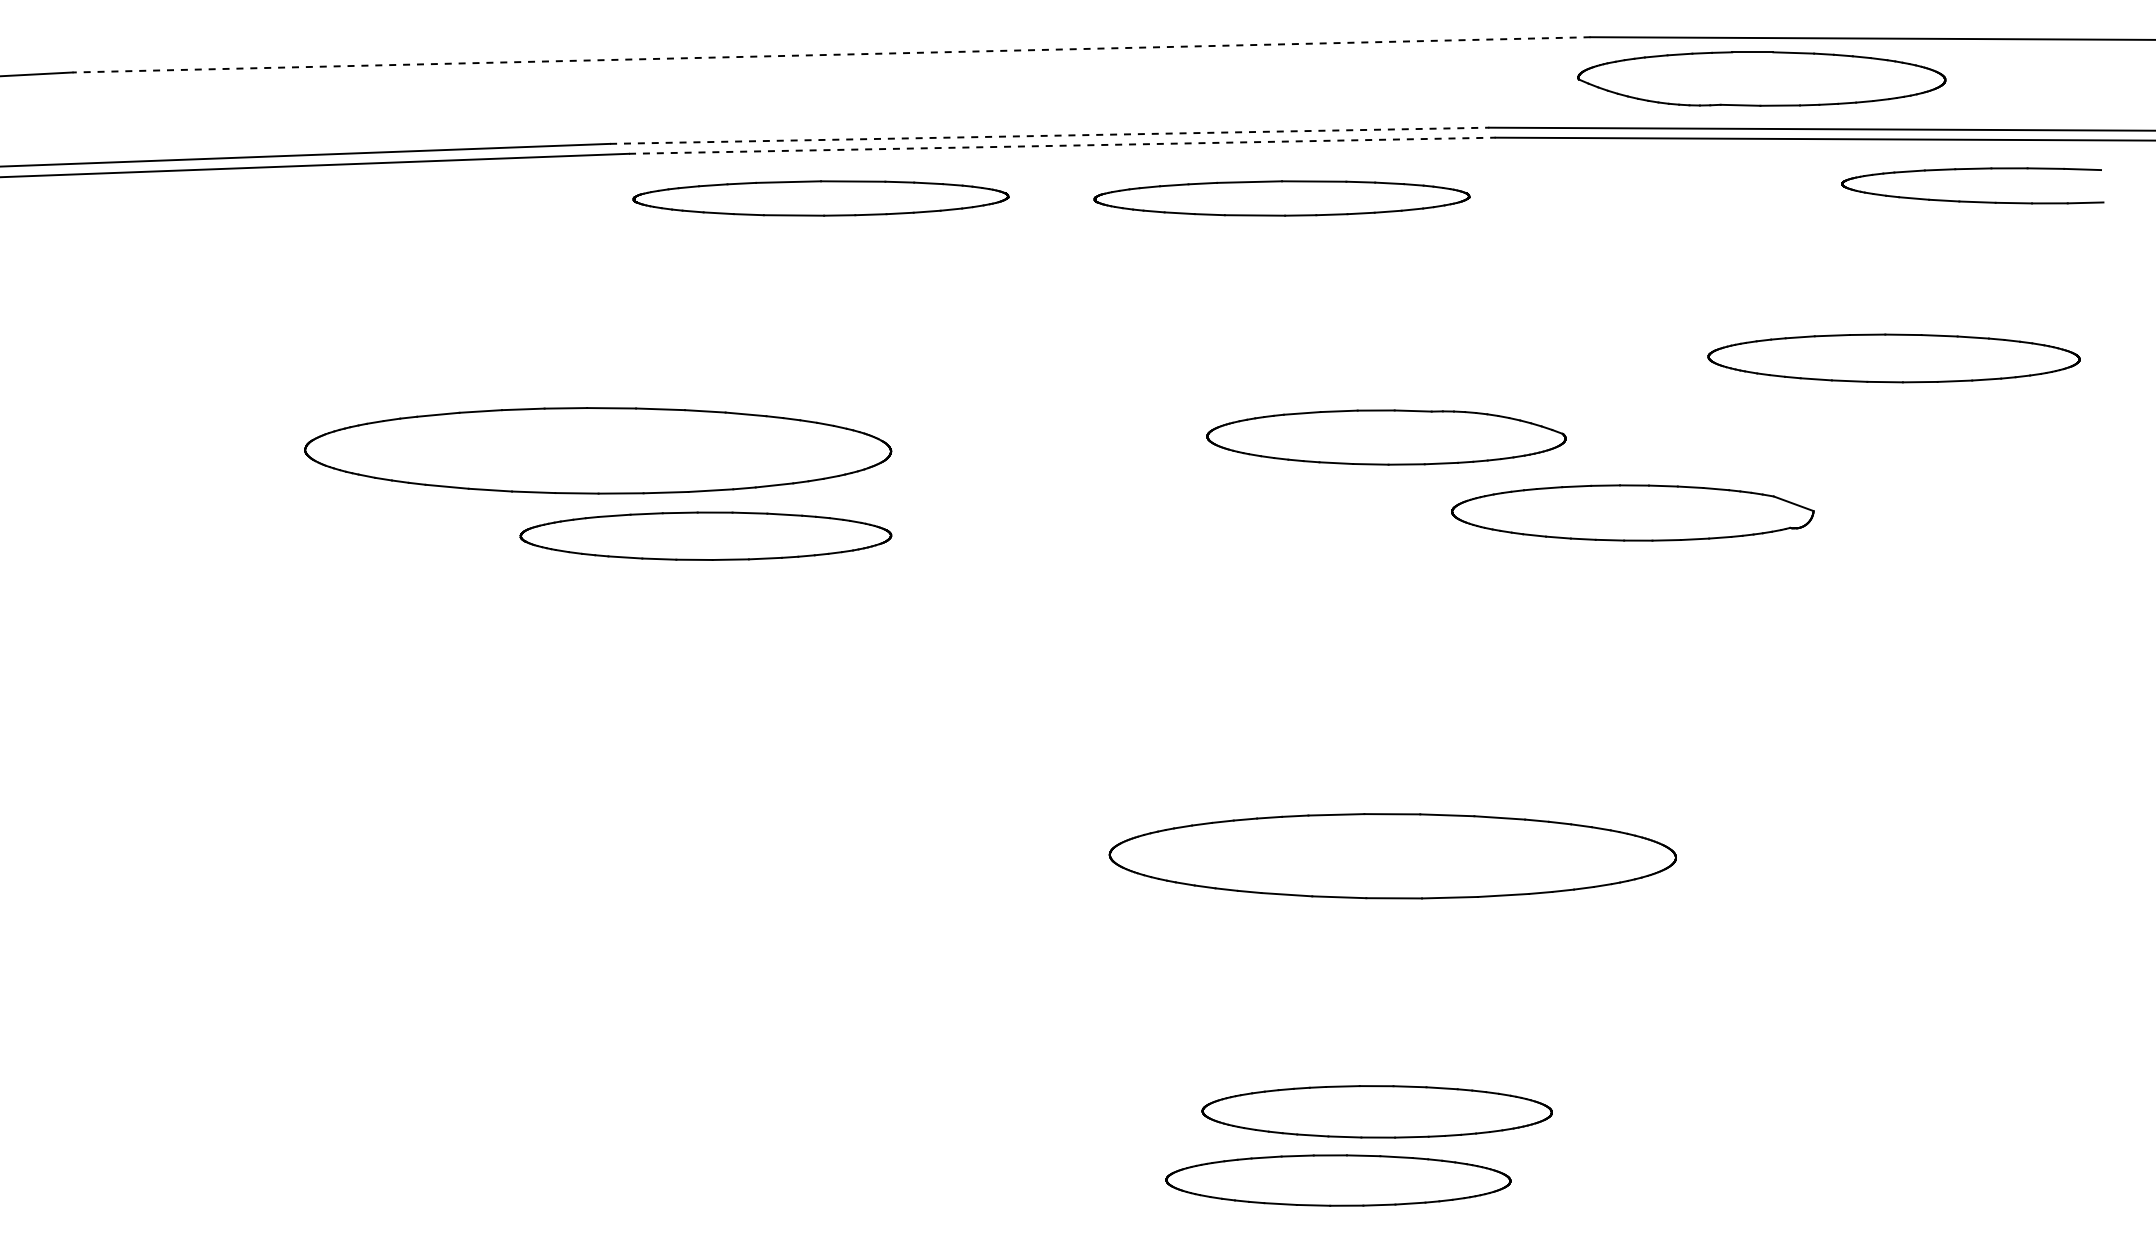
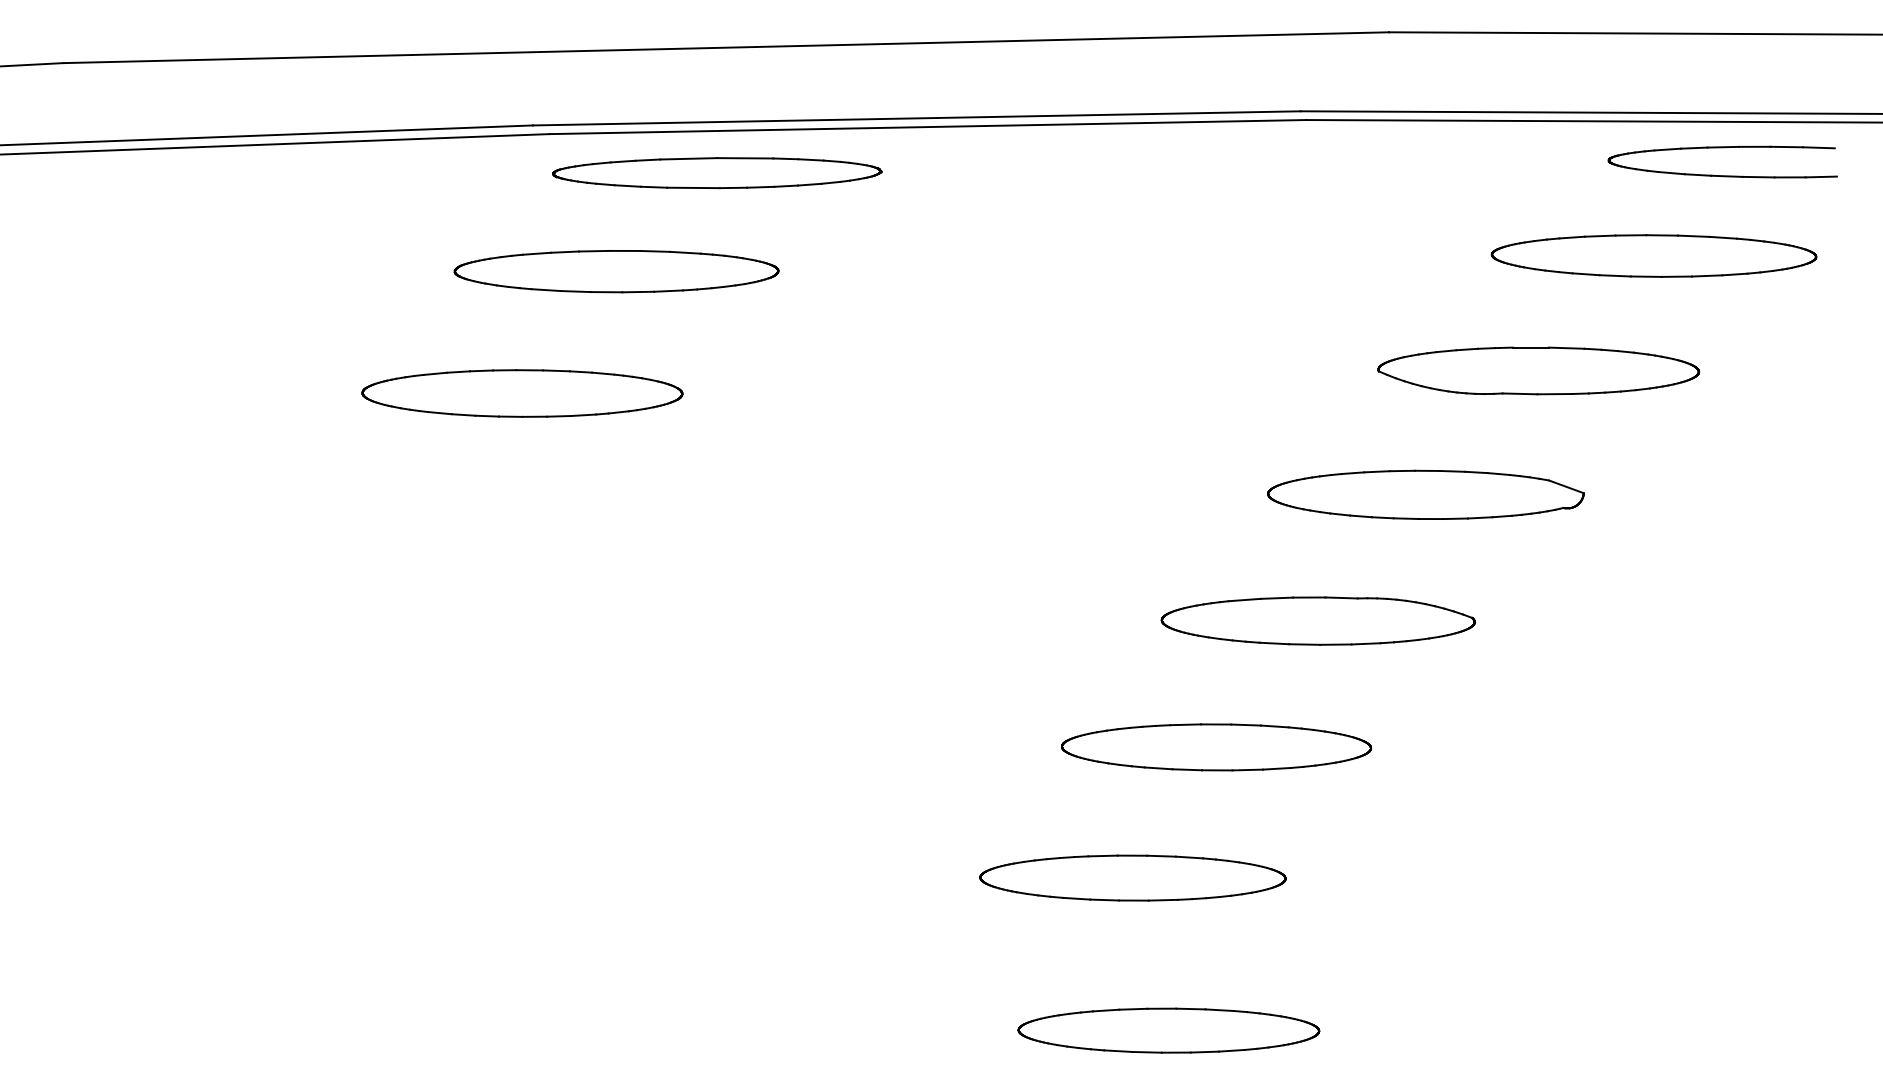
line: (831, 54) -> (726, 47), dashed -> solid
part: (1761, 78) -> (1538, 370), moved
line: (1049, 135) -> (916, 118), dashed -> solid
line: (1062, 145) -> (927, 126), dashed -> solid
part: (1281, 198) -> (1119, 173), removed
part: (1893, 358) -> (1653, 256), moved
part: (1386, 437) -> (1318, 621), moved
part: (597, 450) -> (521, 393), size x0.62
part: (1632, 512) -> (1425, 494), moved
part: (705, 535) -> (616, 270), moved
part: (1392, 855) -> (1216, 746), size x0.62
part: (1376, 1111) -> (1132, 877), moved

